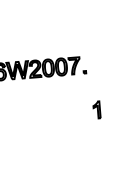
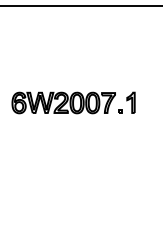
part: (96, 109) -> (130, 102), moved

